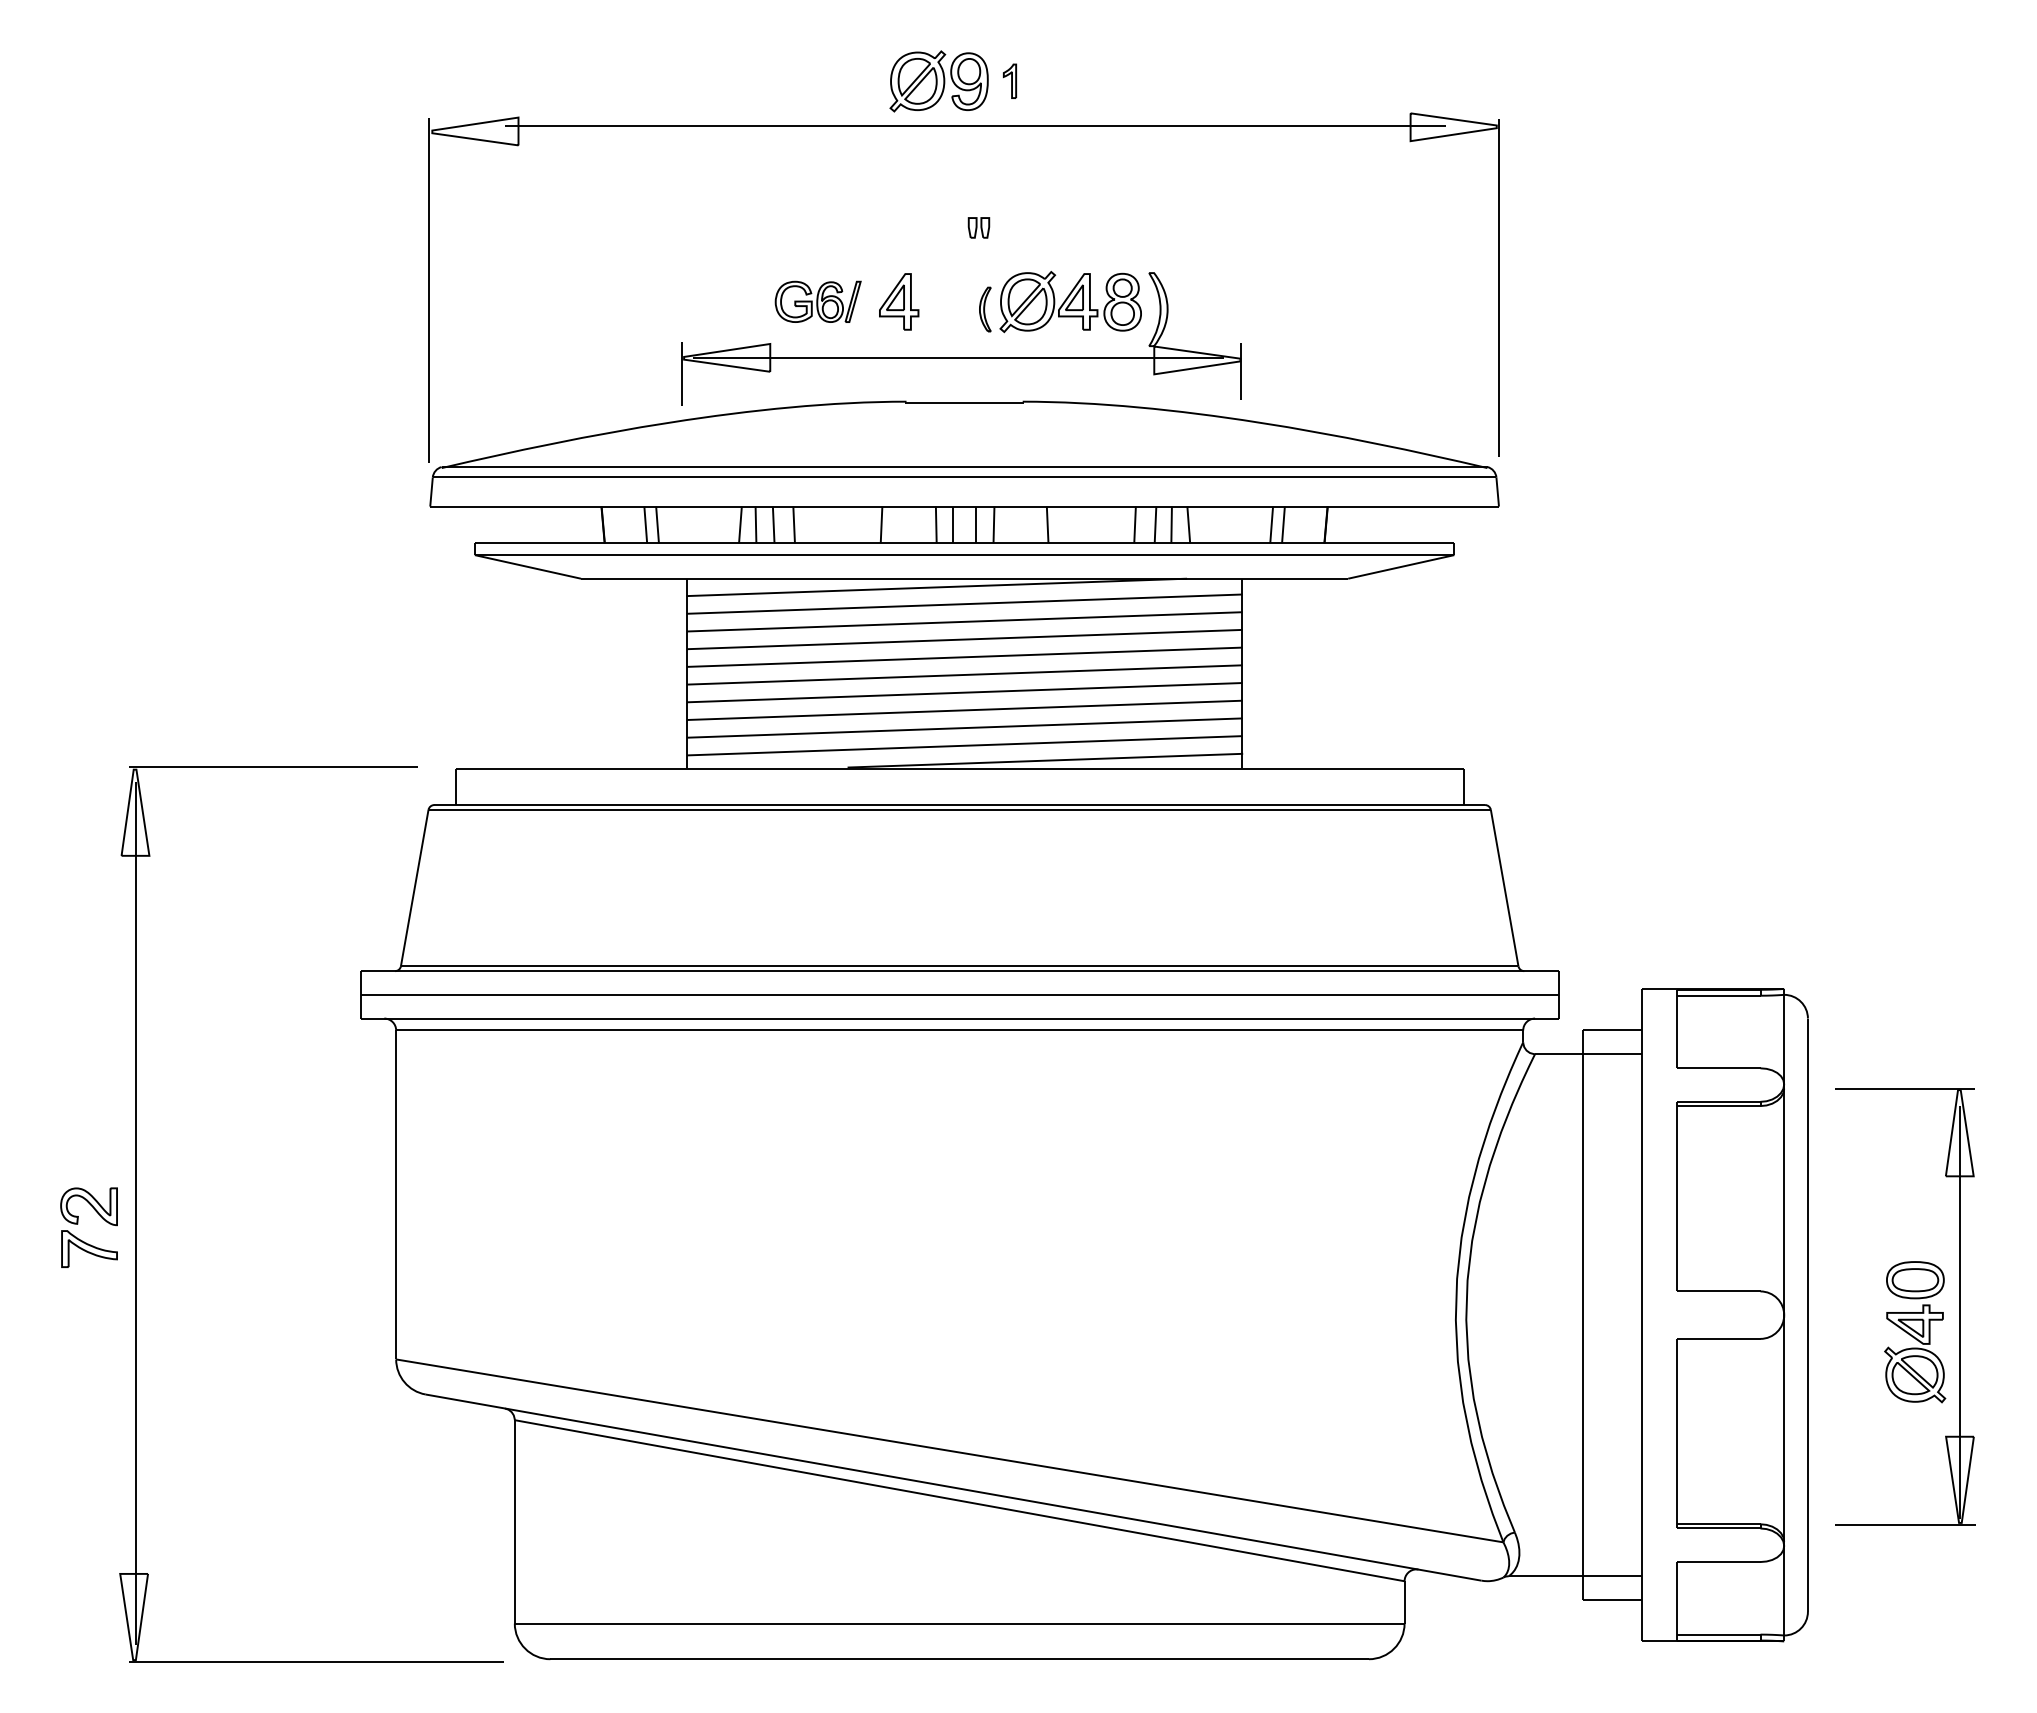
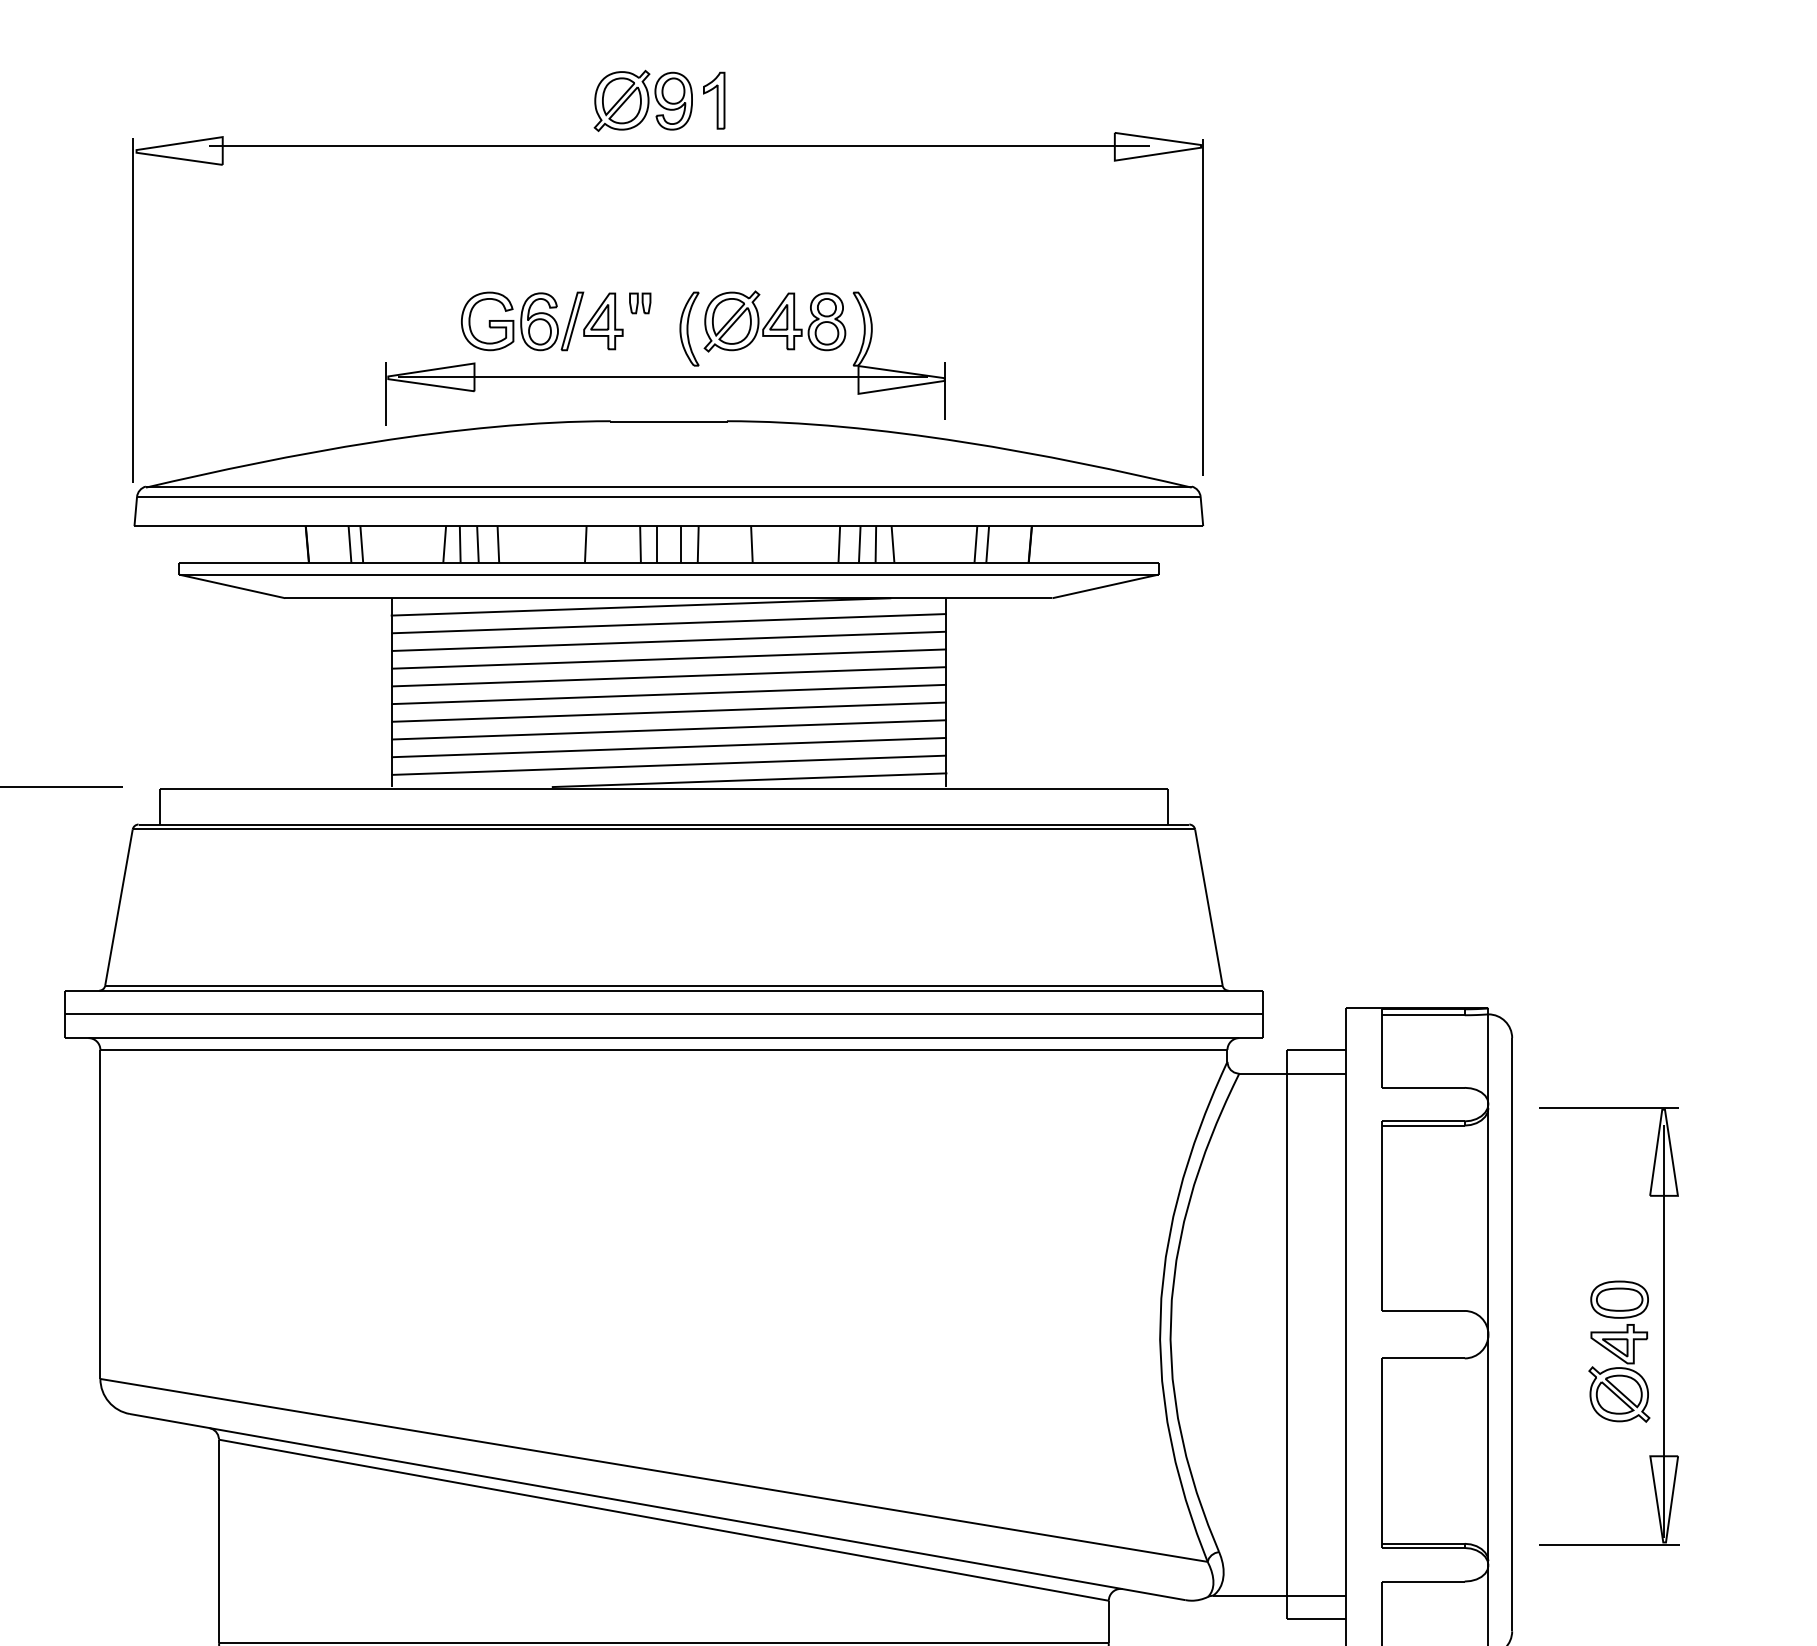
part: (1009, 81) -> (713, 101), size x1.67
part: (978, 227) -> (639, 303), moved
part: (817, 301) -> (521, 321), size x1.43
part: (985, 309) -> (689, 329), size x1.67

